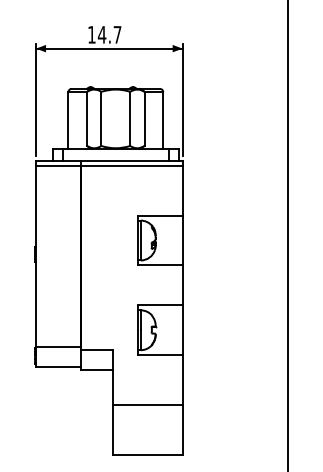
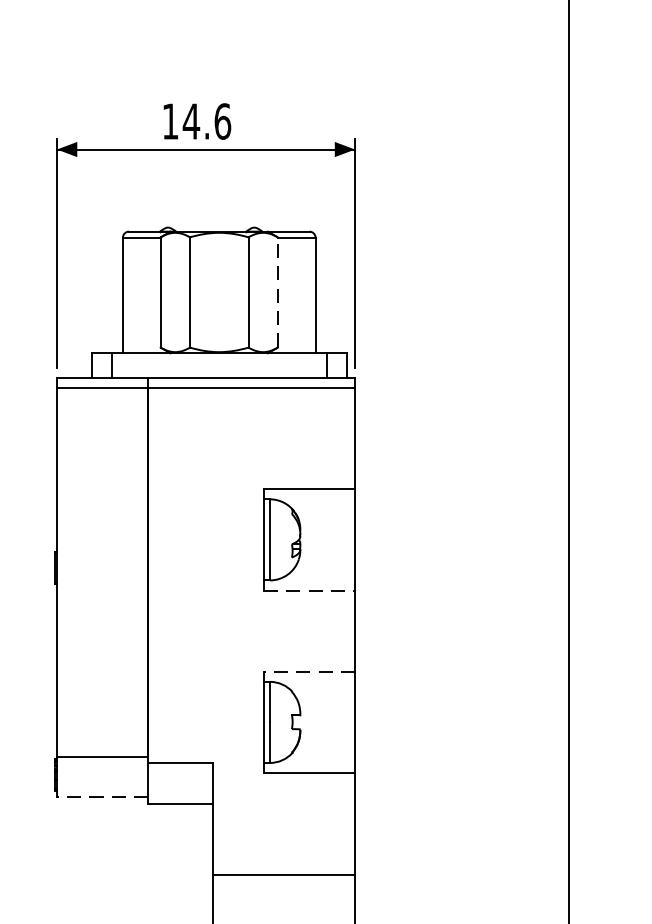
text: (117, 34) -> (222, 120), 14.7 -> 14.6
line: (144, 118) -> (277, 291), solid -> dashed
line: (160, 265) -> (310, 590), solid -> dashed
line: (159, 305) -> (308, 672), solid -> dashed
line: (58, 367) -> (102, 798), solid -> dashed

